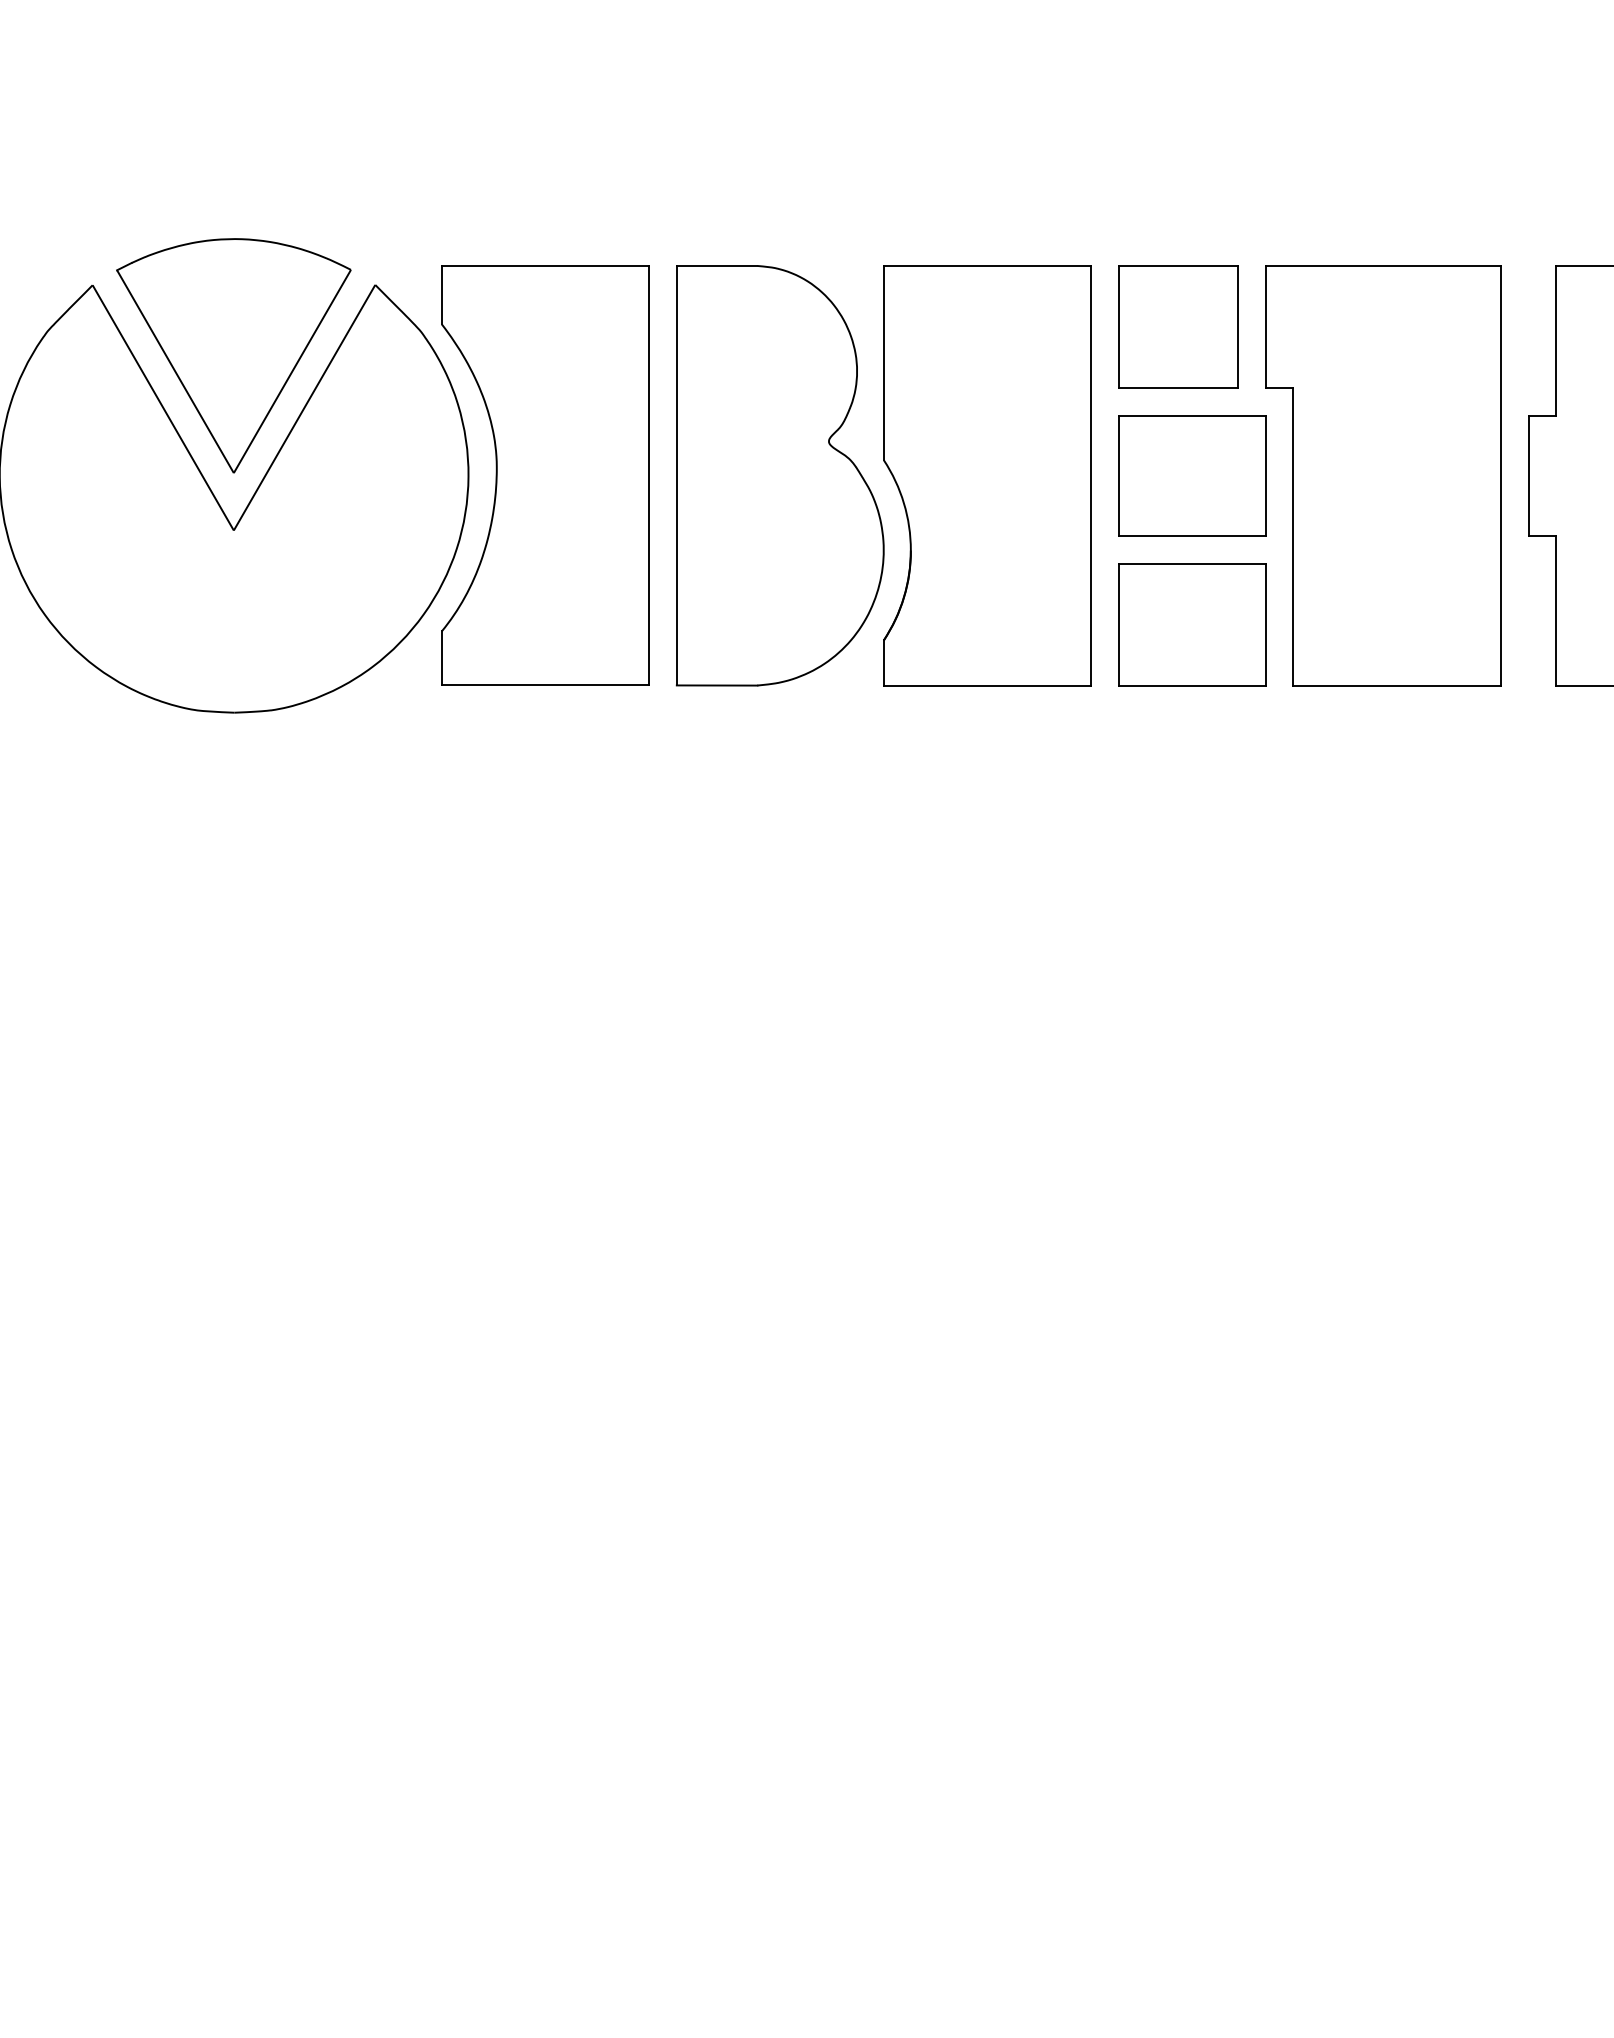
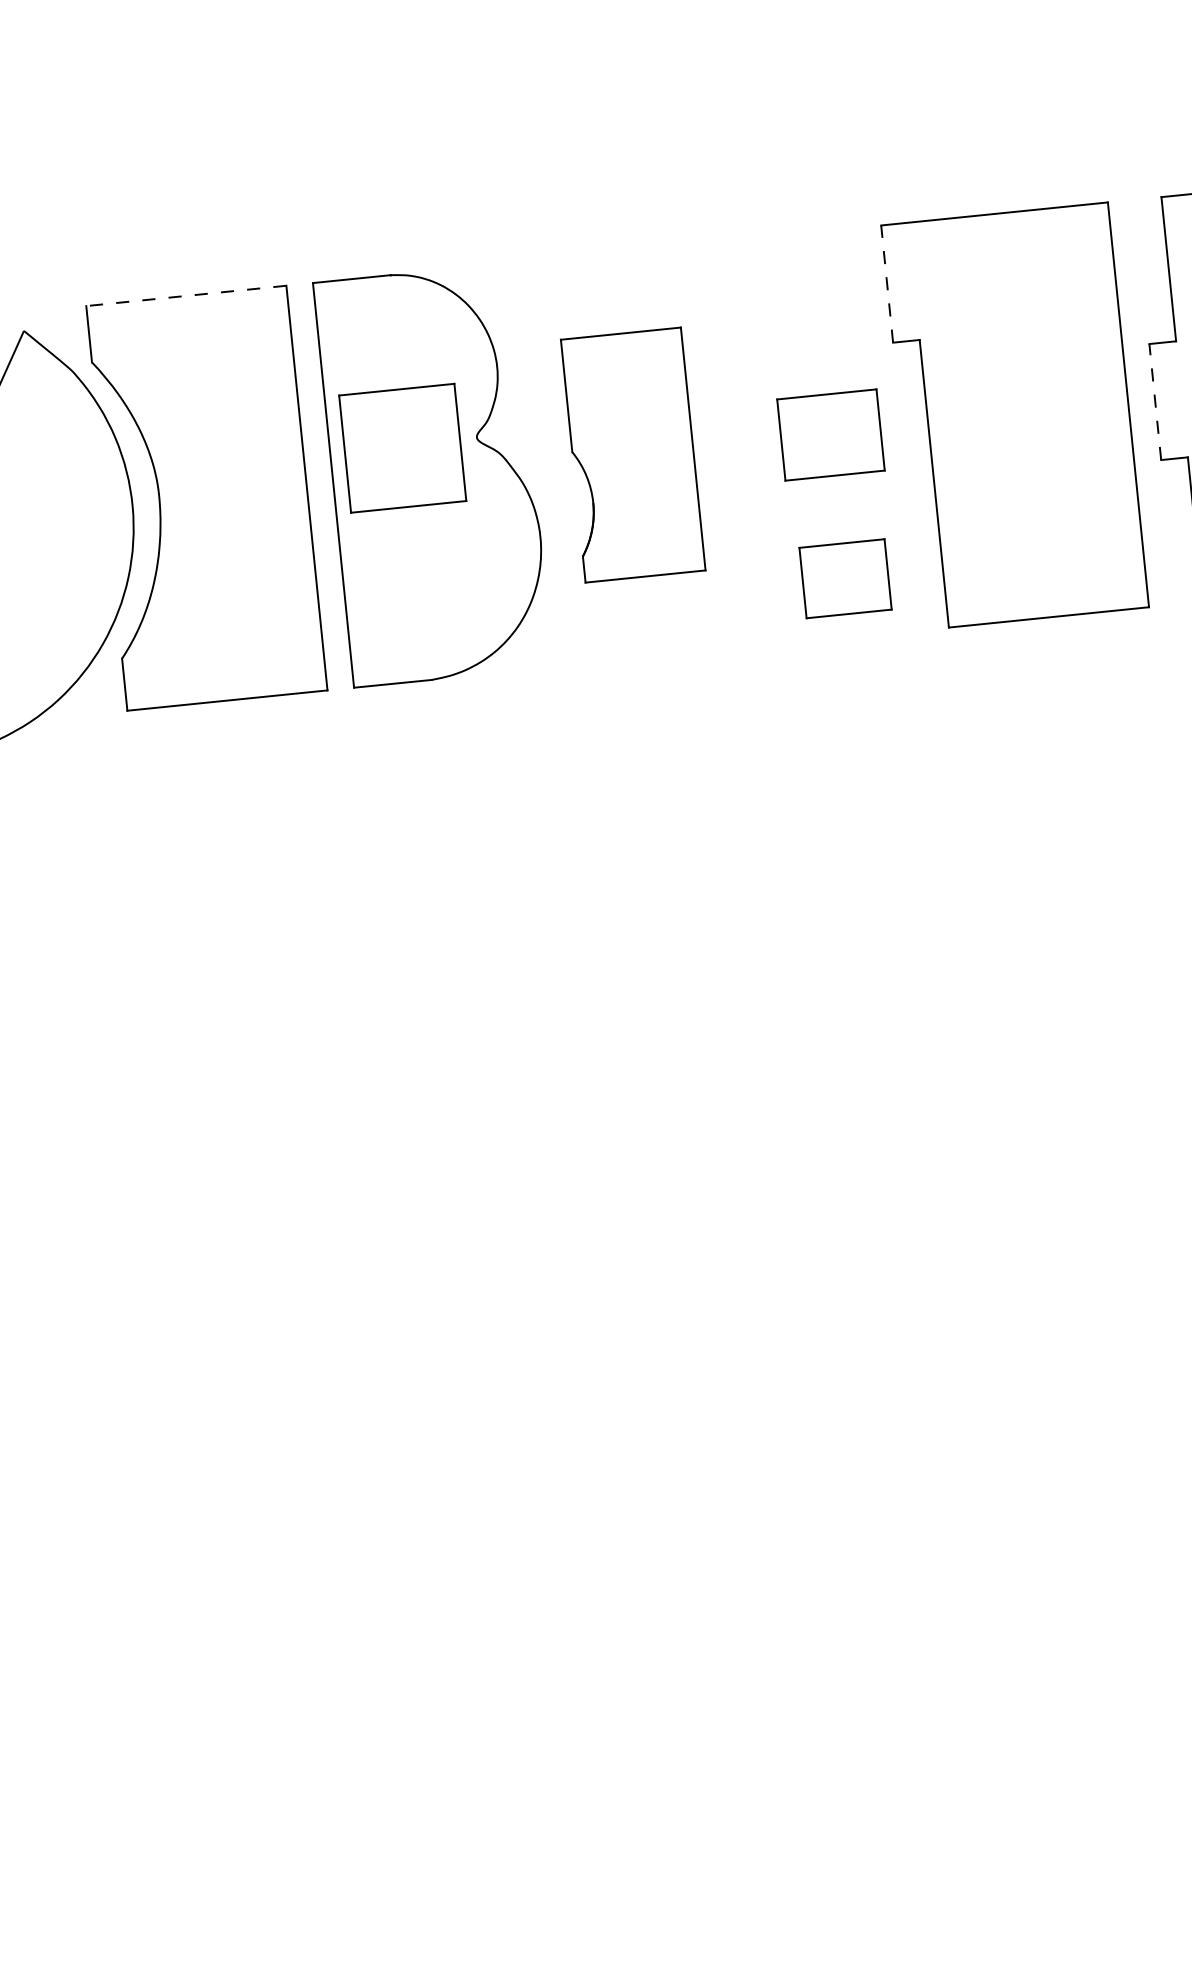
line: (545, 265) -> (186, 295), solid -> dashed
part: (1178, 326) -> (402, 447), moved
line: (1265, 326) -> (886, 283), solid -> dashed
part: (987, 475) -> (633, 454), size x0.6
part: (1192, 475) -> (830, 434), size x0.7
line: (1528, 475) -> (1155, 401), solid -> dashed
part: (1192, 624) -> (845, 578), size x0.6

